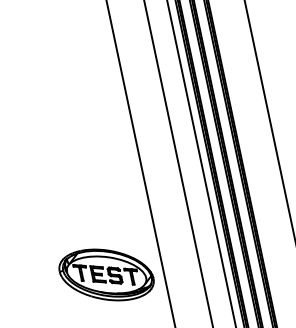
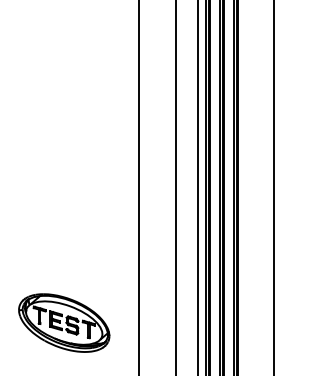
part: (106, 274) -> (64, 322), moved

